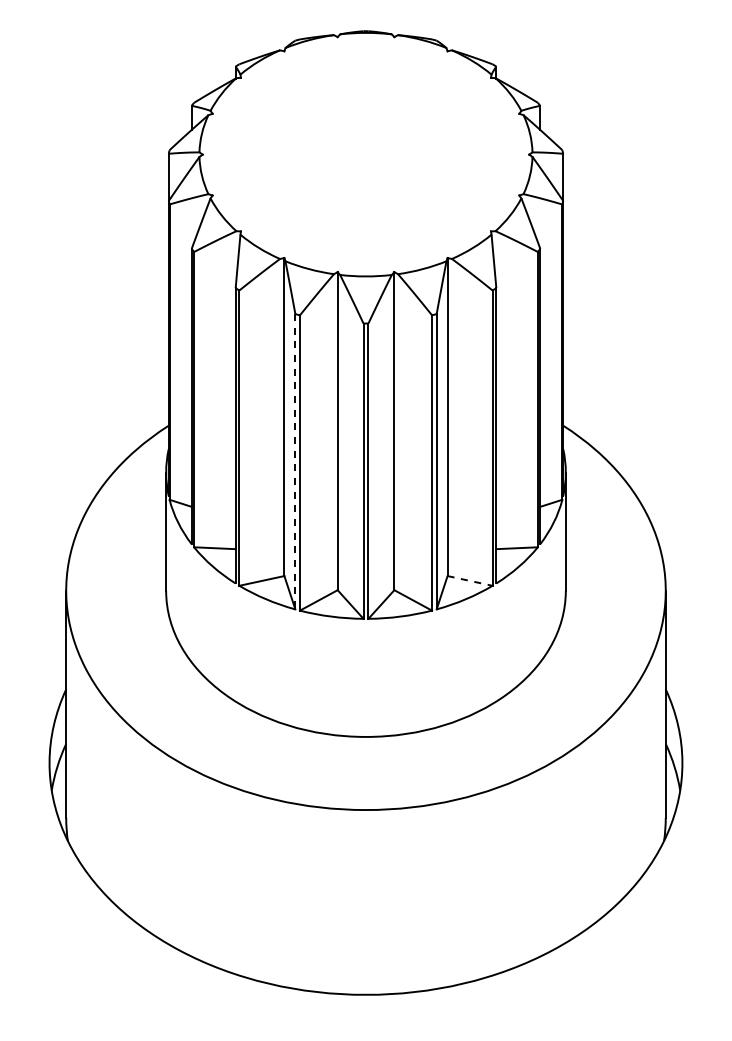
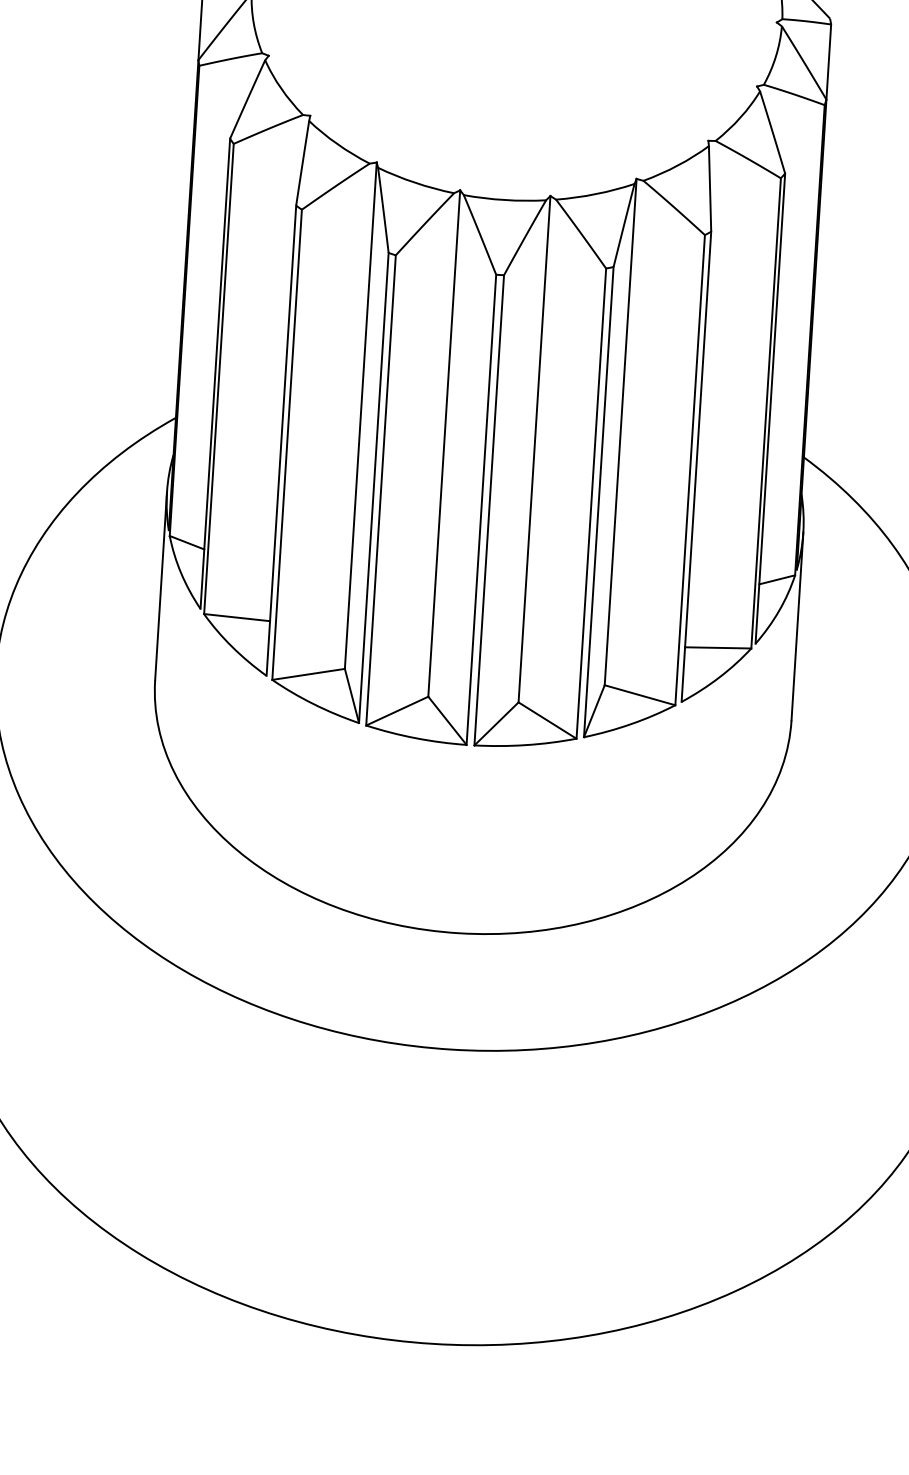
line: (295, 461) -> (374, 487), dashed -> solid
line: (470, 581) -> (640, 696), dashed -> solid

